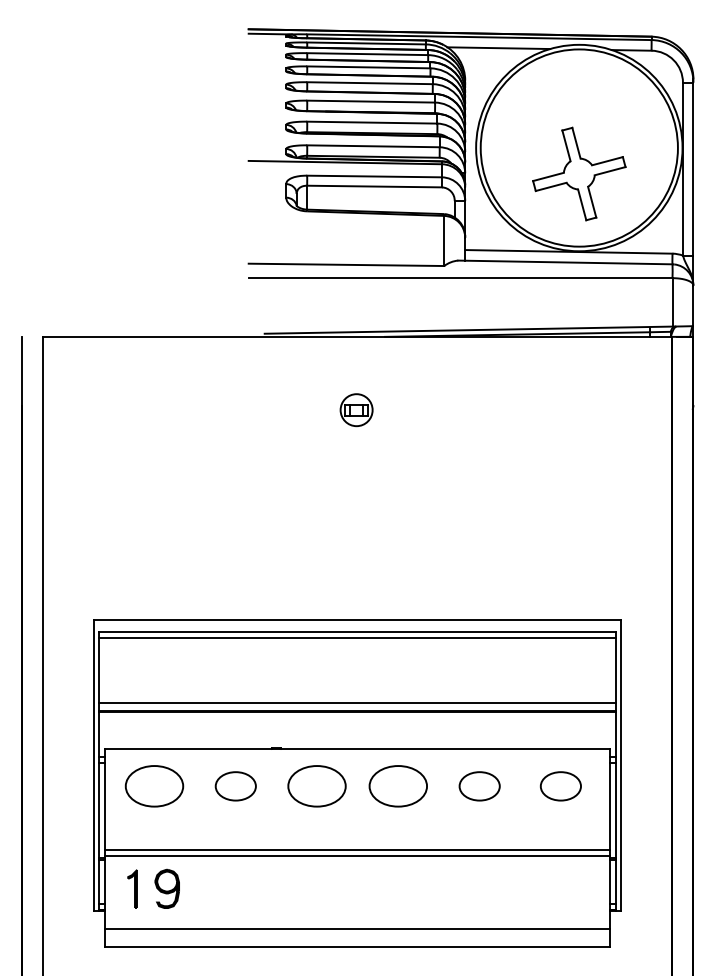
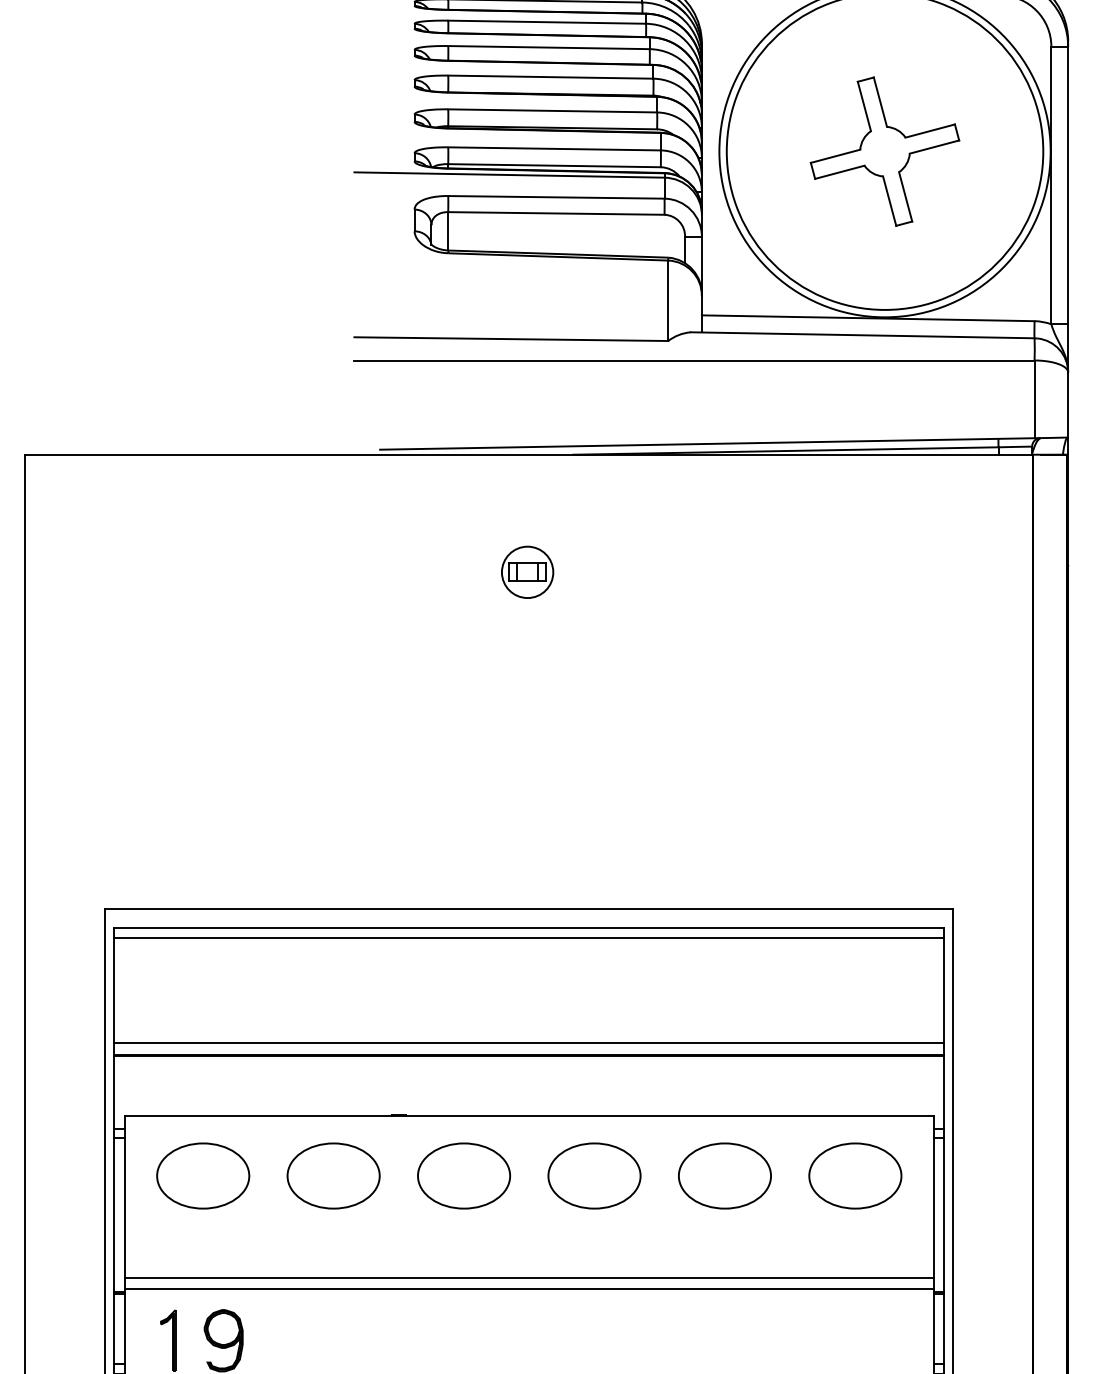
part: (579, 173) -> (885, 150), moved
part: (235, 786) -> (333, 1176), size x1.43
part: (479, 786) -> (724, 1176), size x1.43
part: (560, 786) -> (854, 1176), size x1.43

